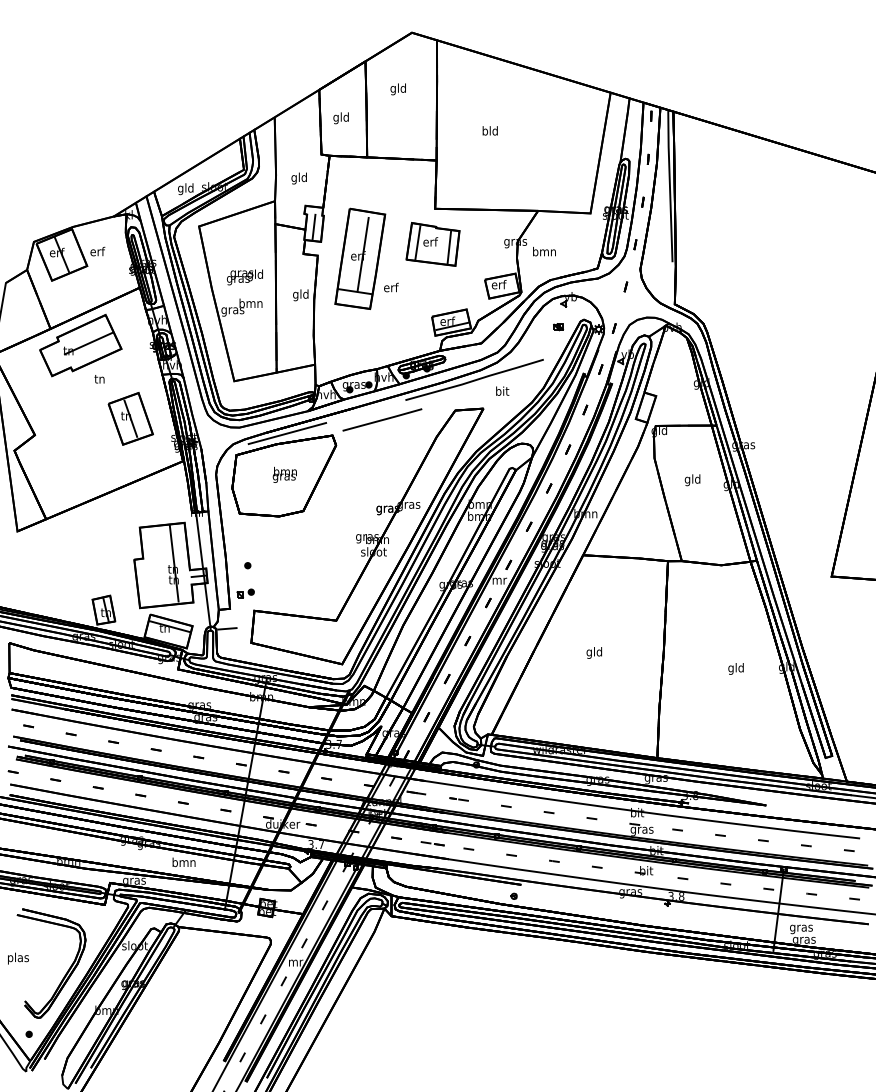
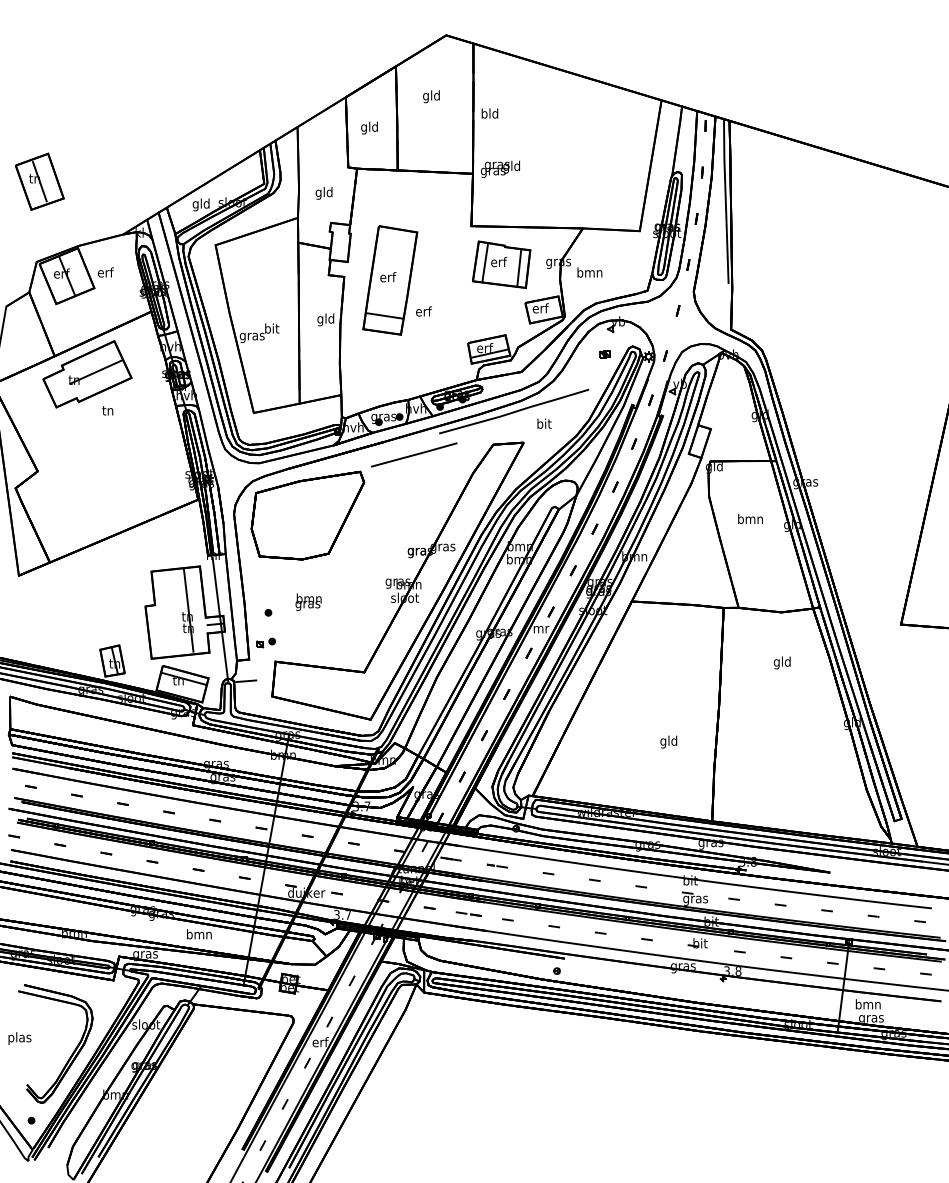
text: (489, 130) -> (489, 113), moved
line: (313, 226) -> (339, 245), removed
part: (432, 244) -> (501, 264), moved
line: (362, 254) -> (392, 275), removed
text: (244, 277) -> (499, 169), moved
text: (250, 302) -> (271, 327), bmn -> bit
part: (130, 418) -> (39, 181), moved
line: (287, 433) -> (311, 469), removed
text: (284, 474) -> (308, 601), moved
text: (692, 480) -> (750, 520), gld -> bmn
text: (593, 652) -> (667, 741), moved
text: (735, 668) -> (781, 662), moved
text: (801, 928) -> (868, 1005), gras -> bmn
text: (295, 961) -> (320, 1041), mr -> erf

